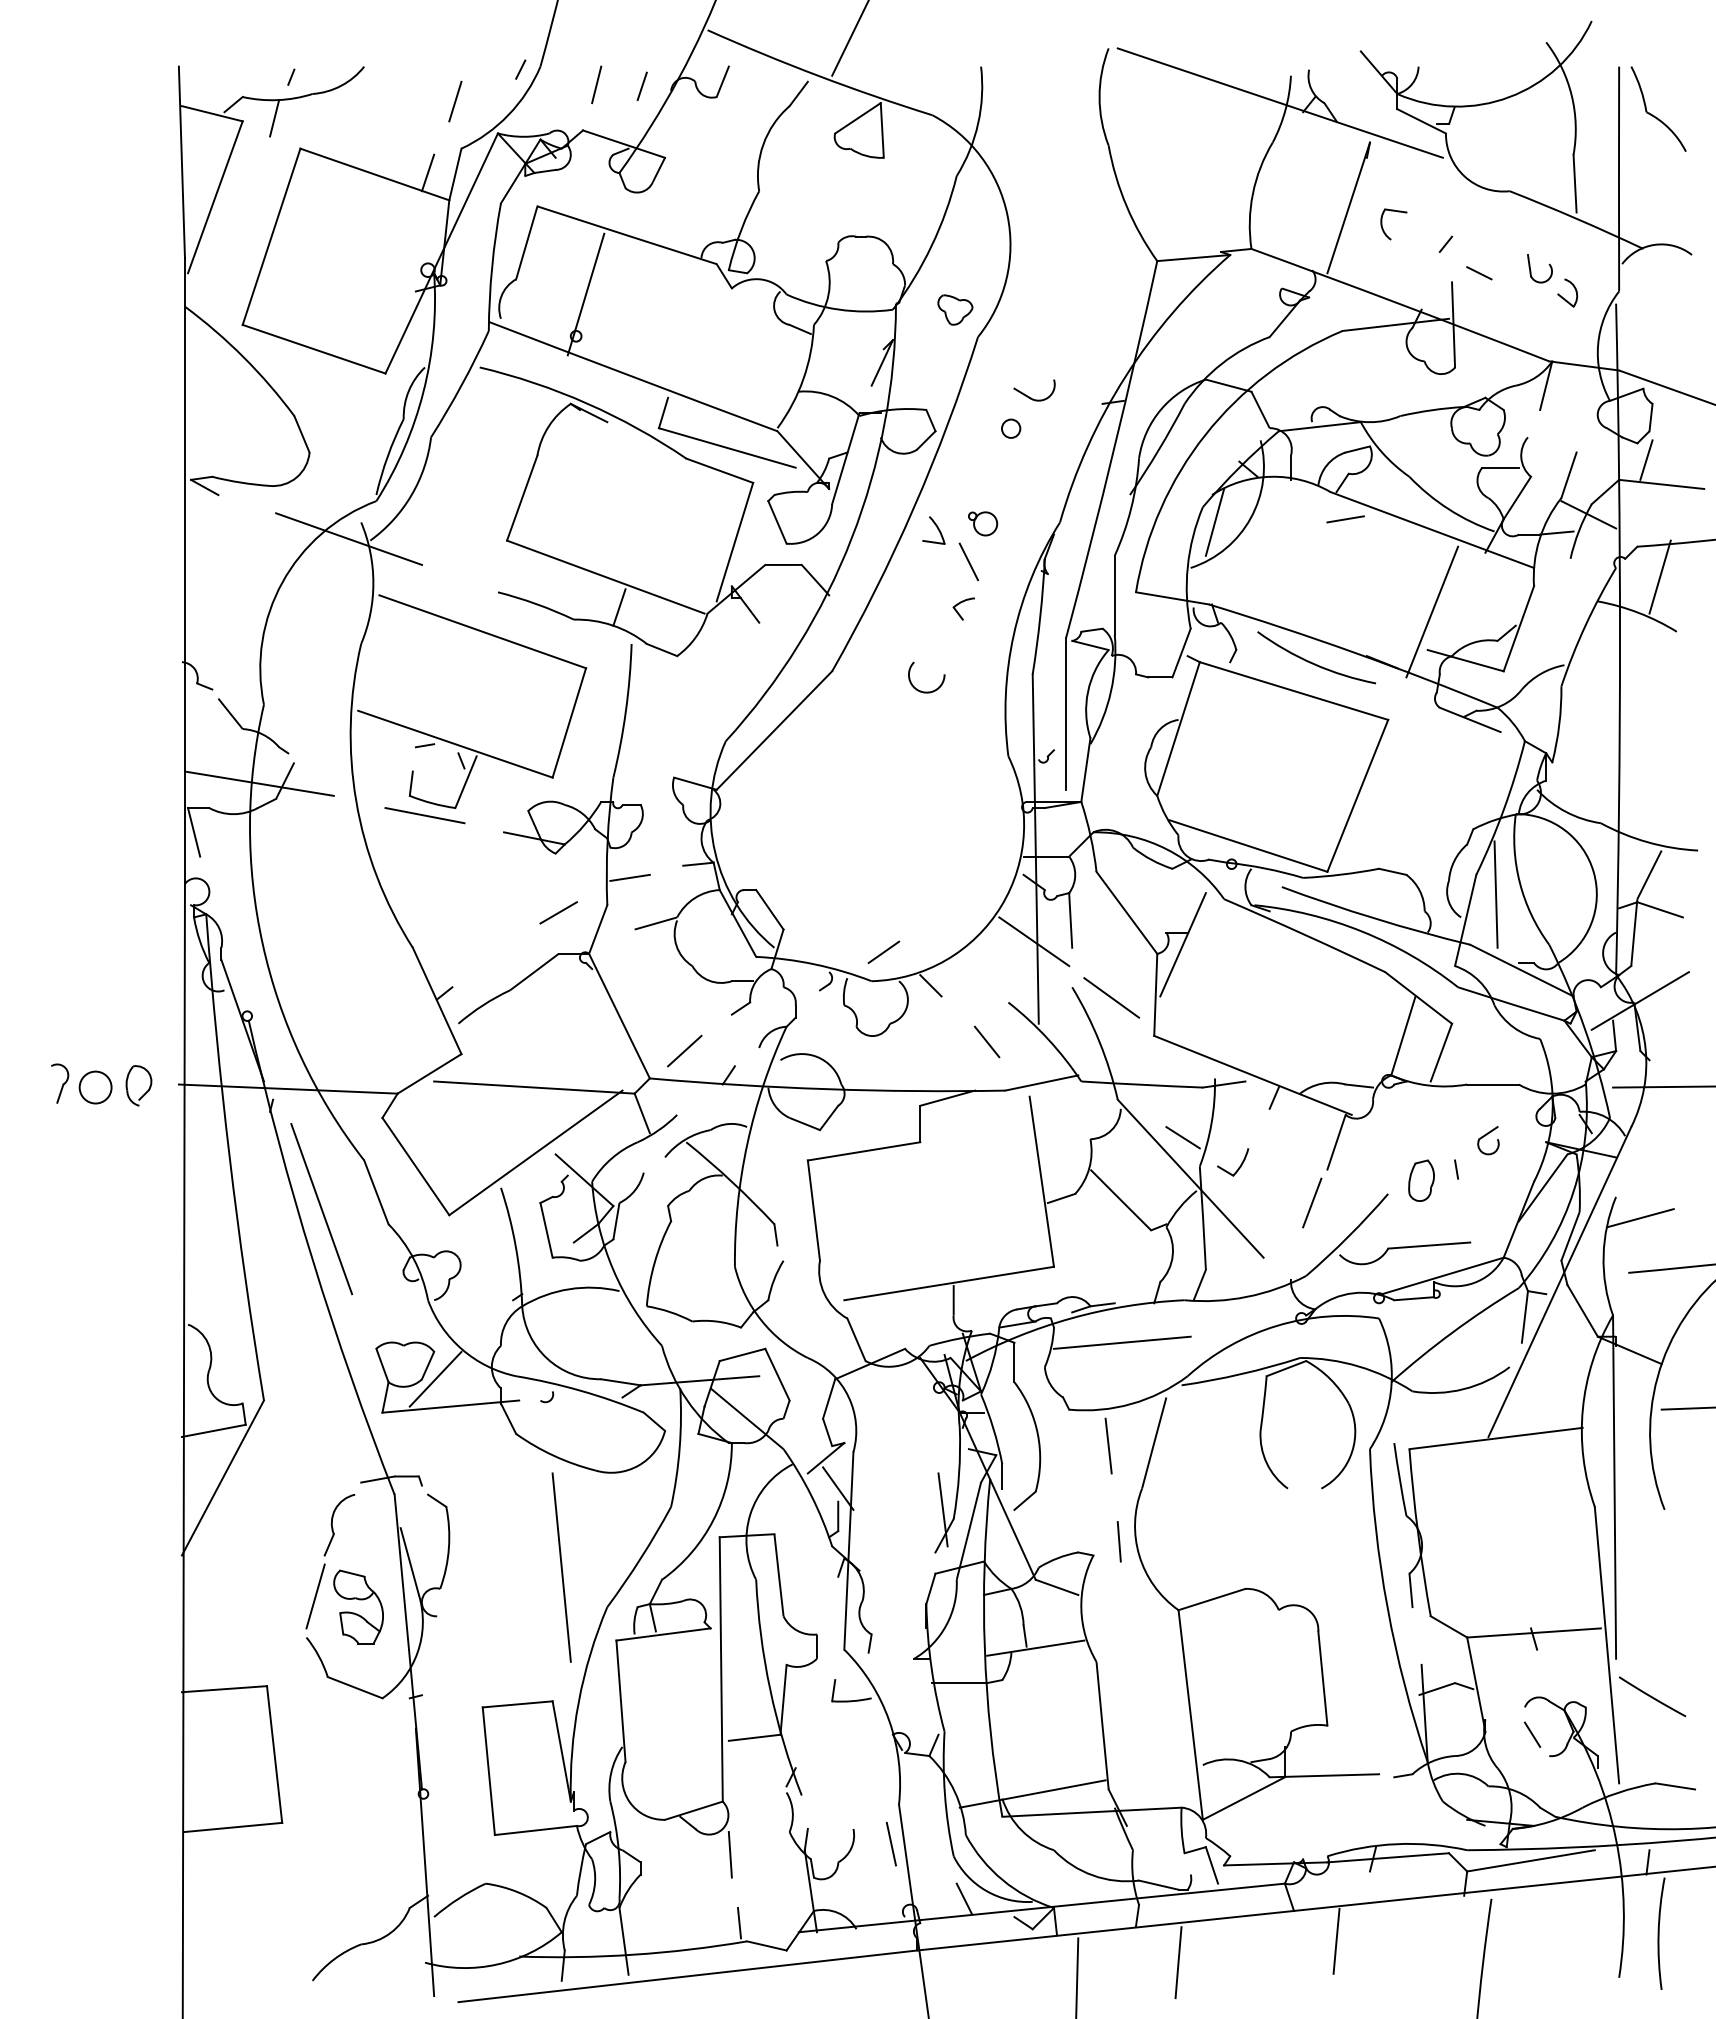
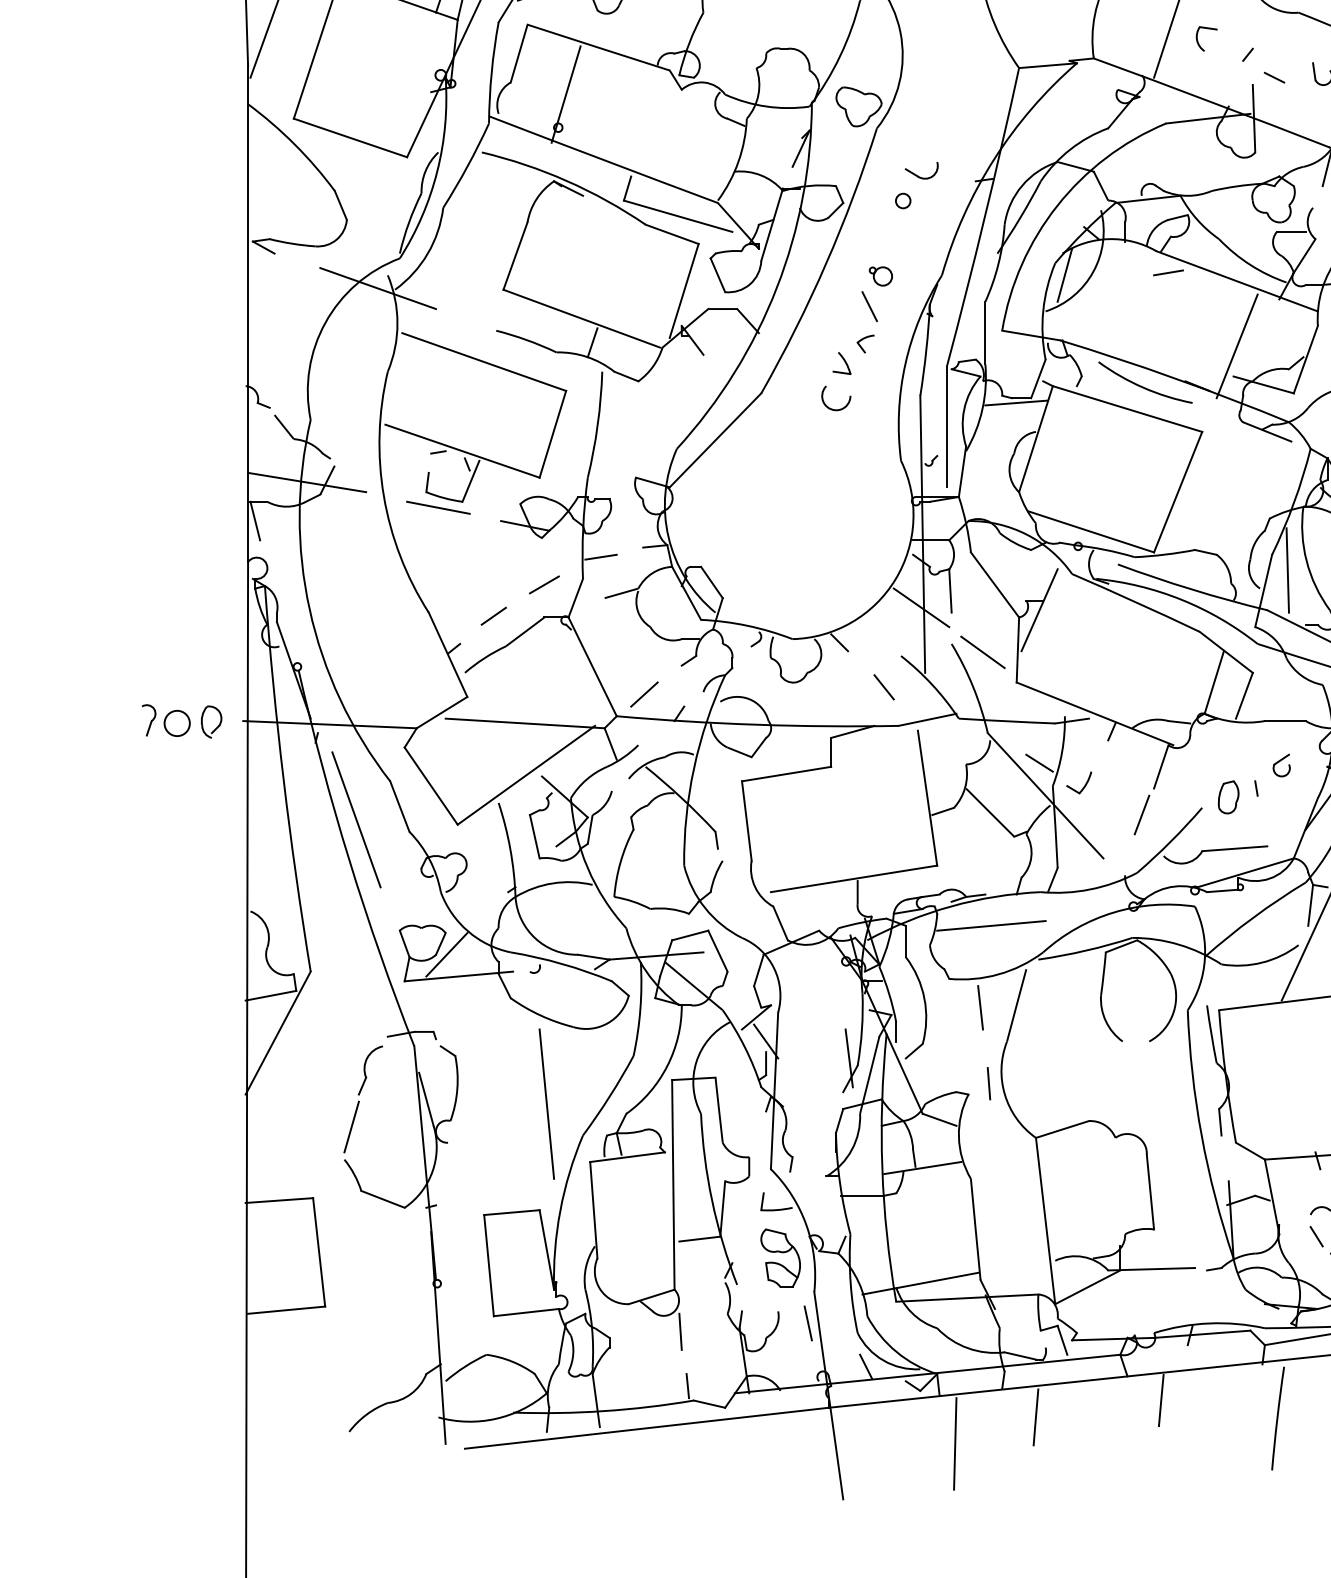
part: (955, 309) -> (859, 106), size x1.67
part: (933, 530) -> (841, 363), moved
line: (1153, 683) -> (1016, 403), added
line: (883, 951) -> (493, 615), moved
part: (359, 1600) -> (781, 1253), moved

